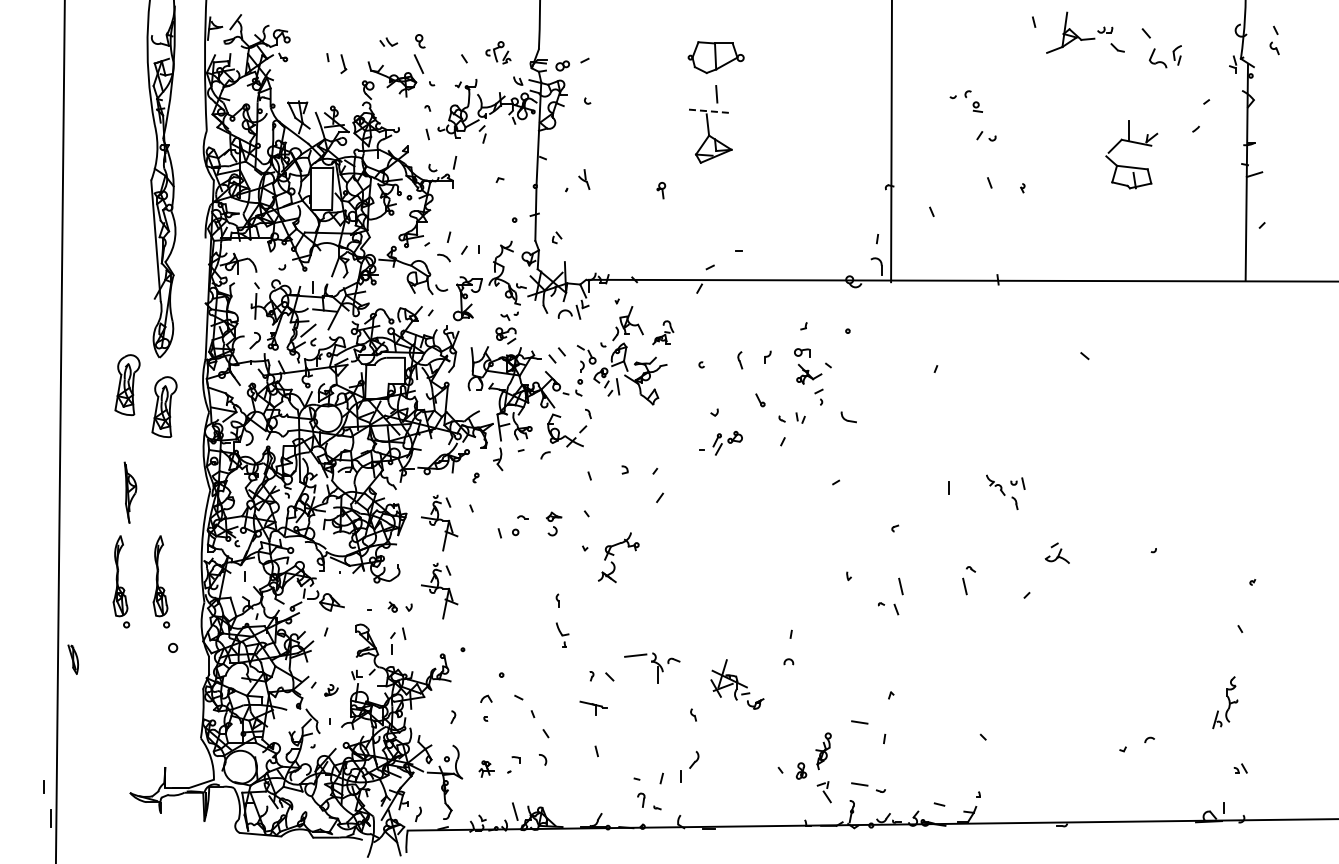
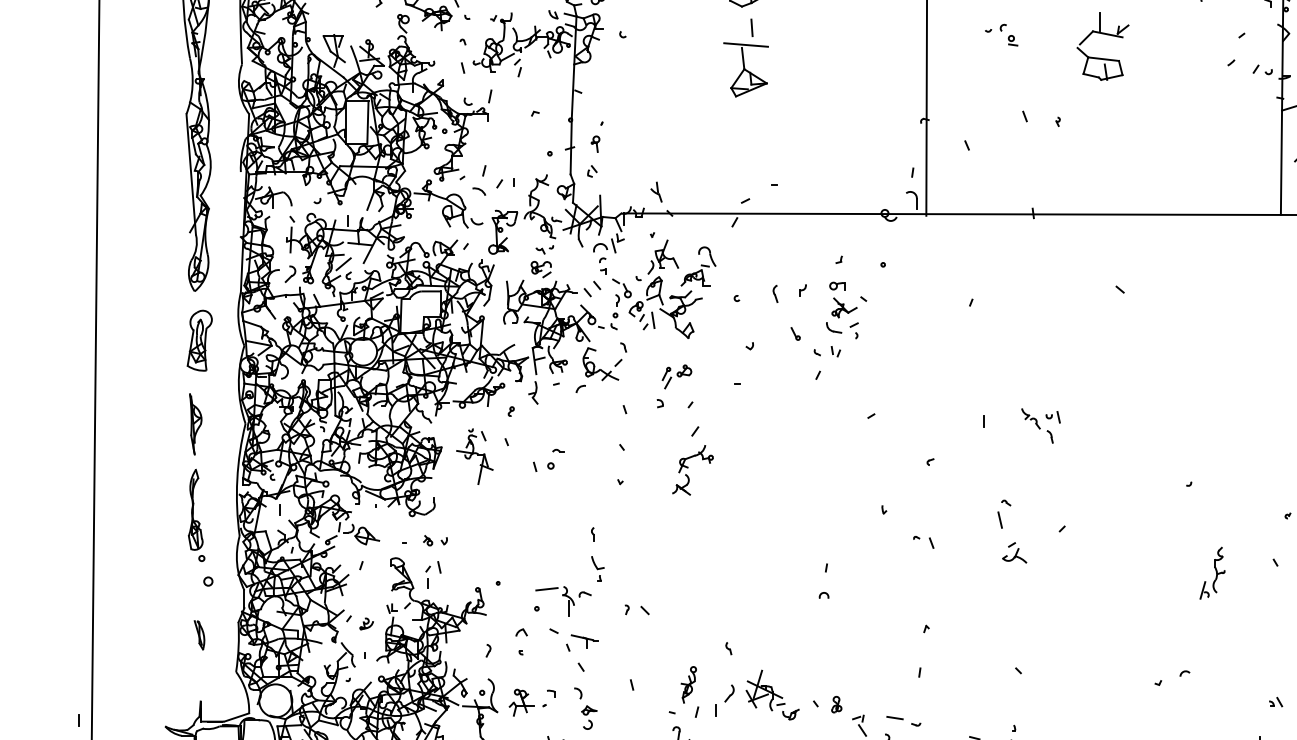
line: (710, 111) -> (745, 45), dashed -> solid
part: (986, 136) -> (1262, 70), moved
part: (1133, 143) -> (1104, 35), moved
part: (584, 179) -> (656, 192), moved
part: (661, 190) -> (595, 144), moved
part: (567, 331) -> (602, 265), added
part: (663, 332) -> (698, 266), size x1.67
part: (127, 385) -> (162, 319), removed
part: (848, 417) -> (833, 328), moved
part: (727, 443) -> (676, 377), moved
part: (130, 492) -> (195, 424), moved
part: (553, 523) -> (588, 717), moved
part: (1056, 552) -> (1013, 552), moved
part: (618, 557) -> (692, 470), moved
part: (121, 581) -> (156, 515), removed
line: (900, 586) -> (935, 520), removed
part: (439, 590) -> (474, 524), removed
part: (72, 659) -> (198, 635), moved
part: (652, 667) -> (563, 601), moved
part: (737, 684) -> (772, 695), moved
part: (1225, 702) -> (1212, 573), moved
part: (593, 707) -> (584, 641), moved
line: (859, 722) -> (894, 656), removed
part: (823, 751) -> (688, 685), moved
part: (486, 768) -> (521, 702), size x1.67

